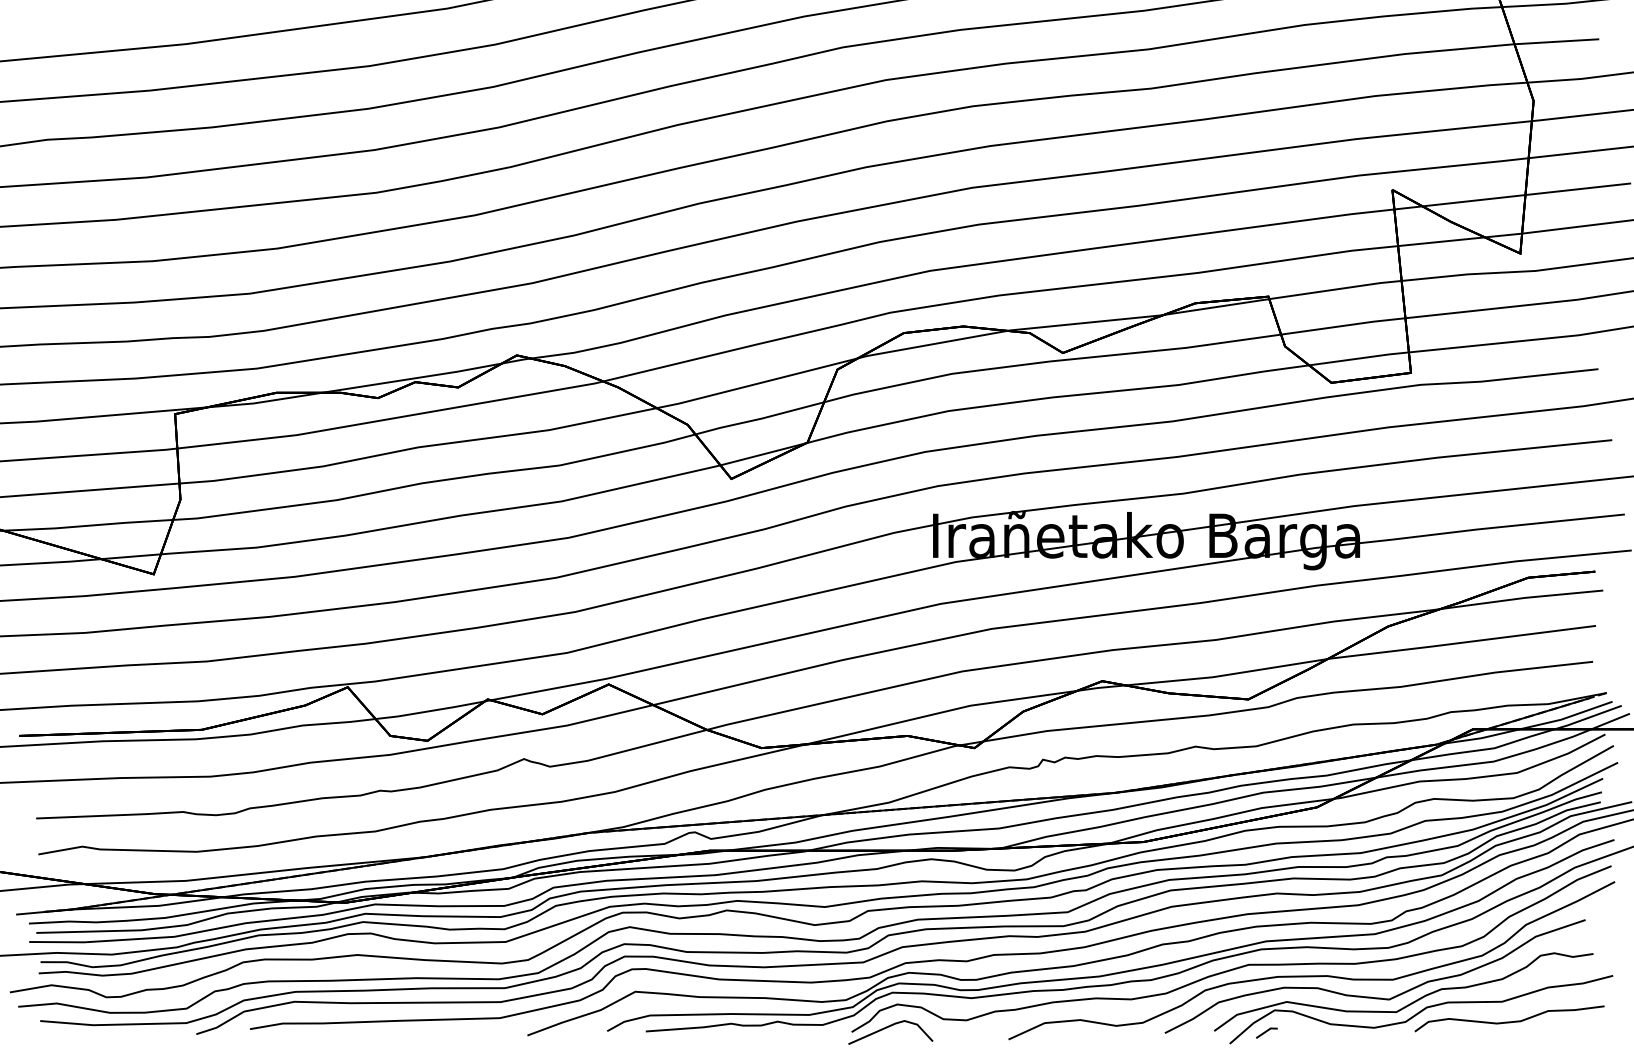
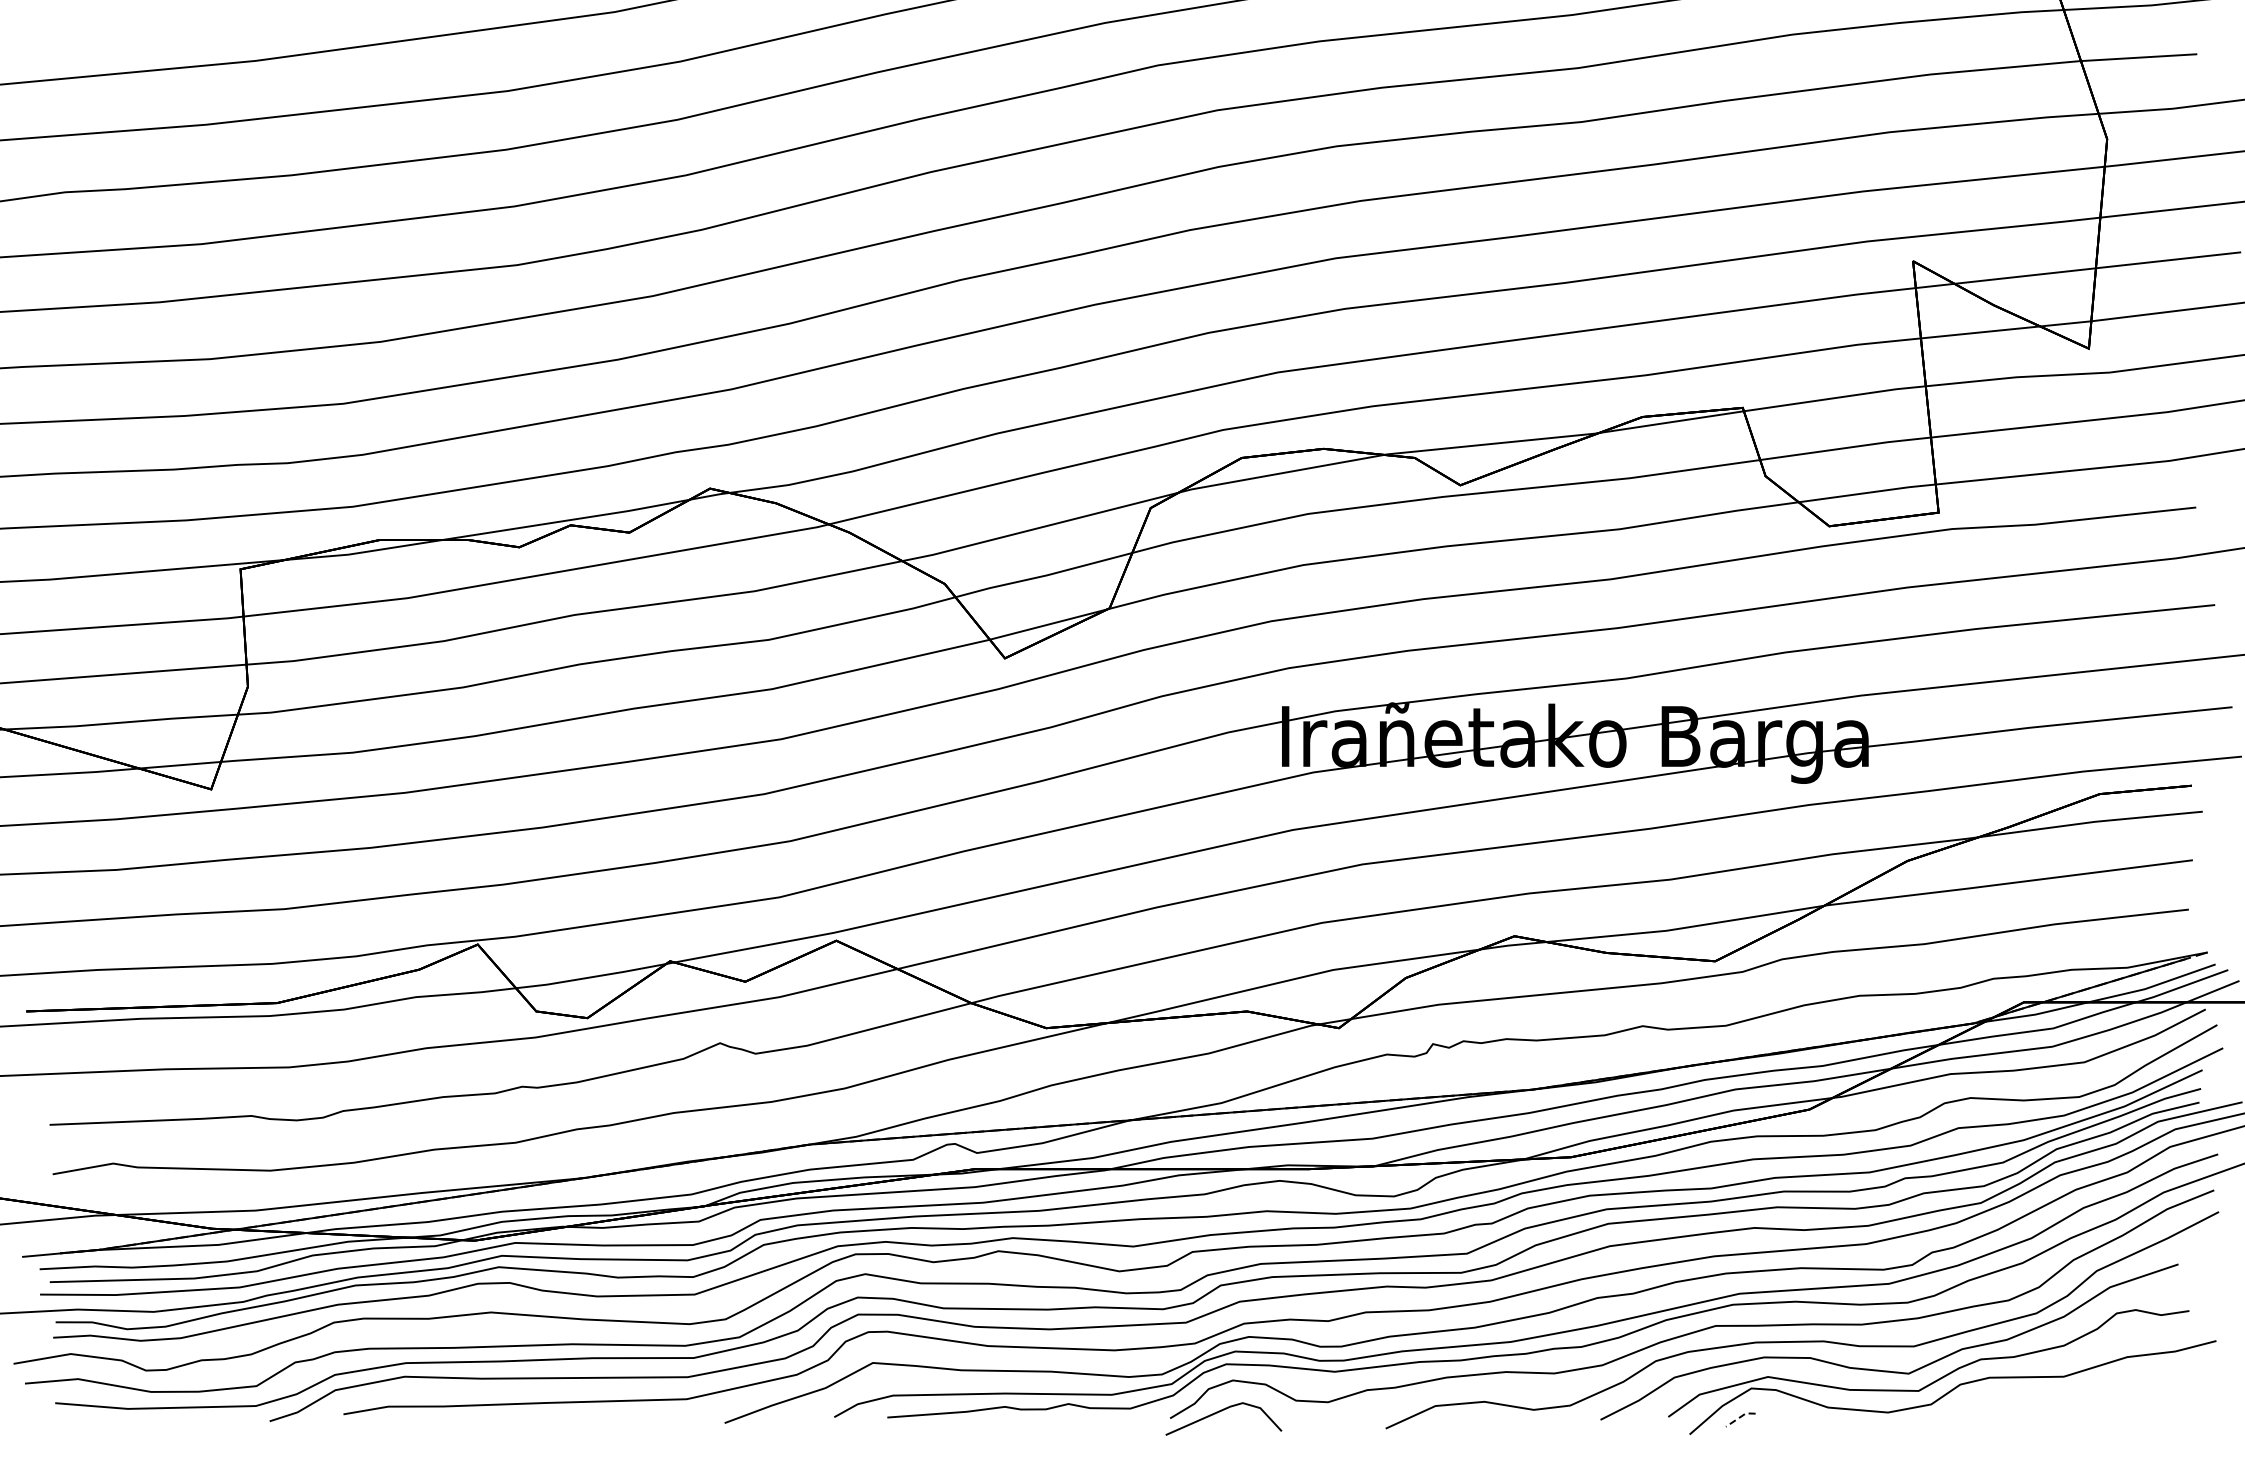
curve: (1510, 1021) -> (2075, 1403), removed
line: (1266, 1031) -> (1740, 1417), solid -> dashed

